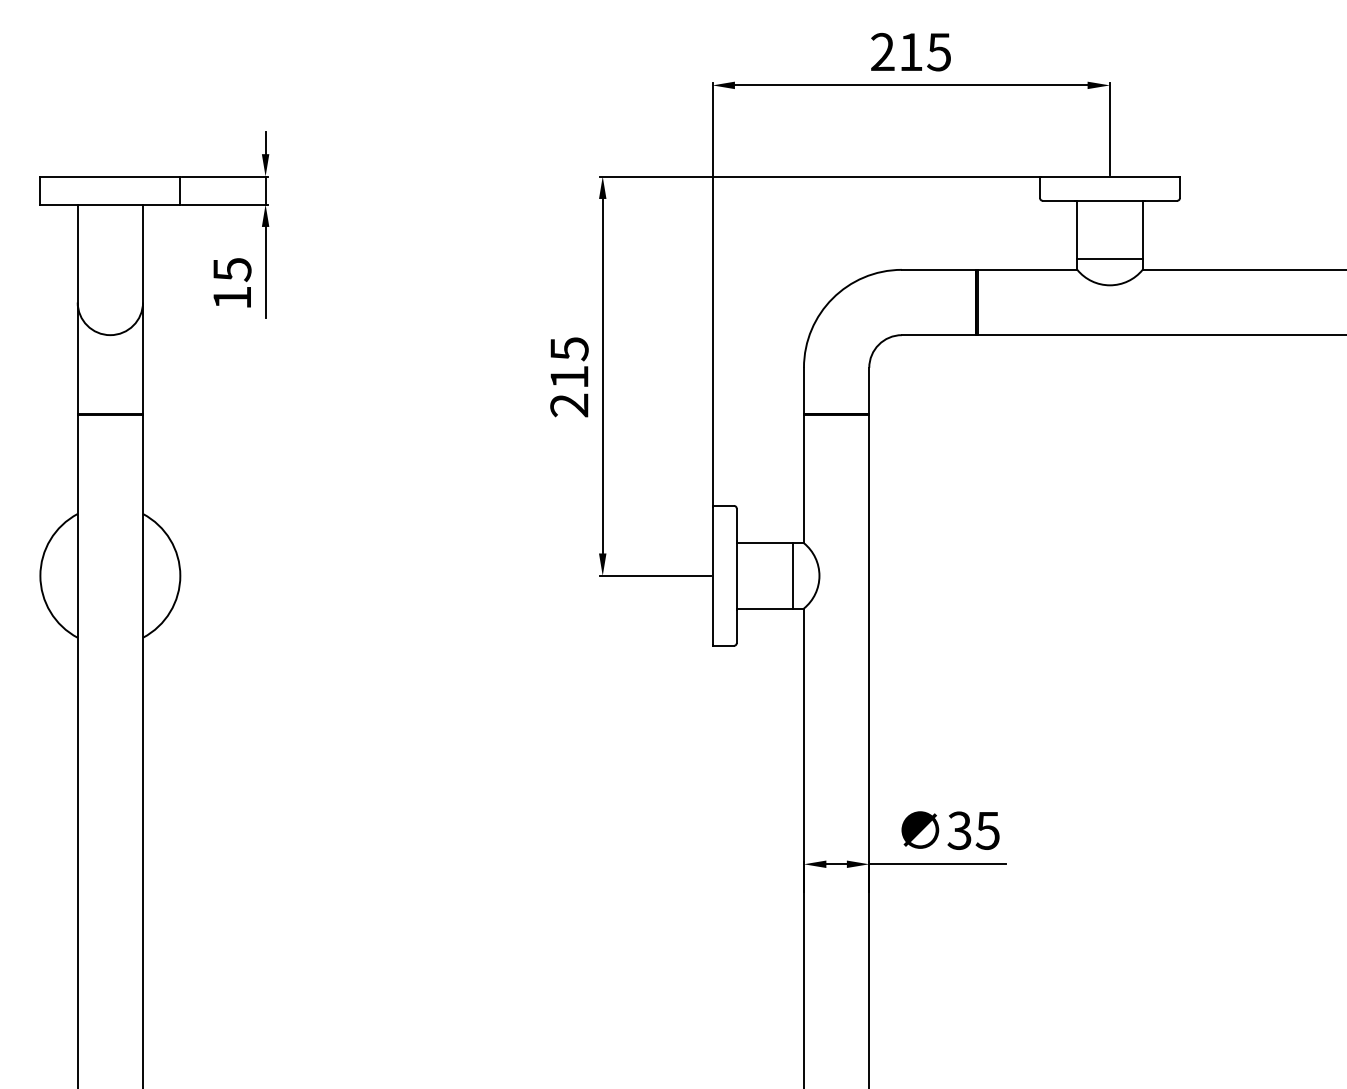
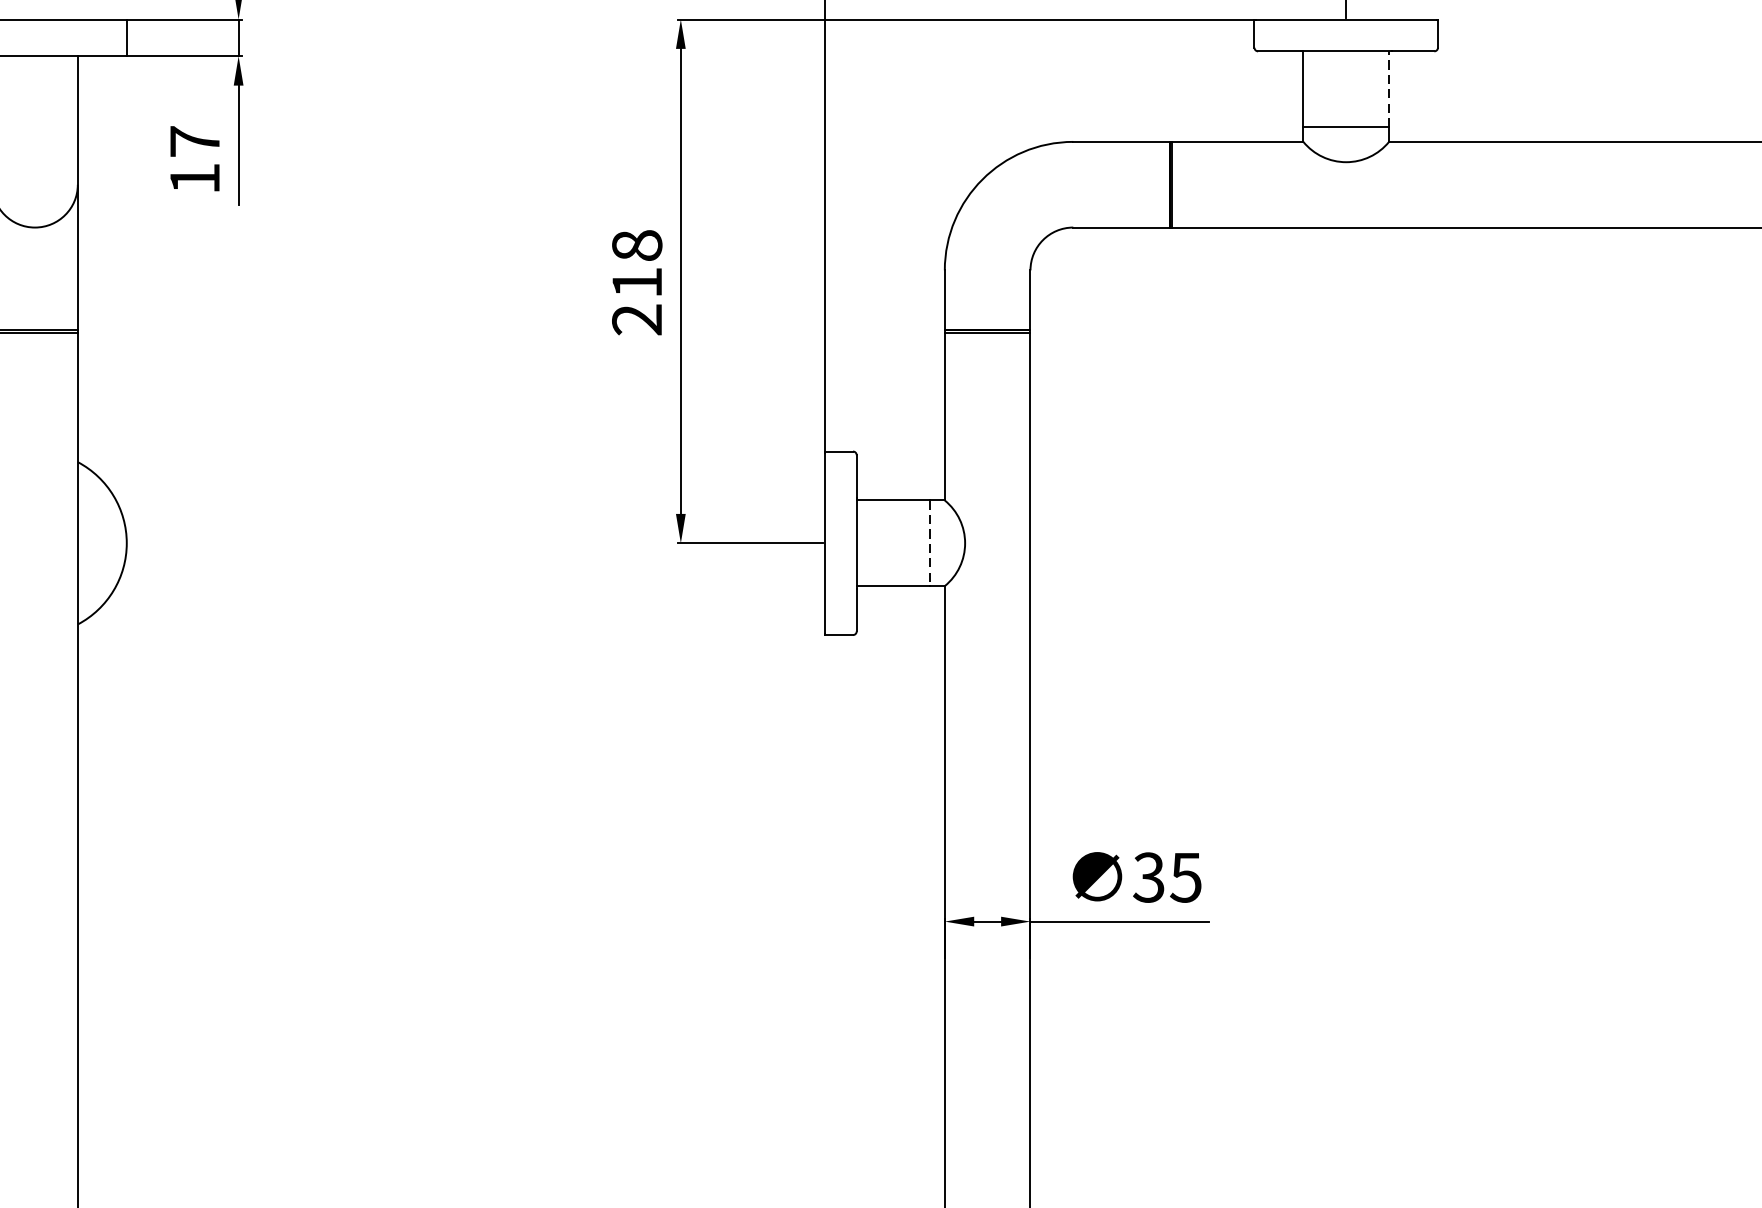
line: (1142, 229) -> (1388, 88), solid -> dashed
text: (232, 269) -> (195, 141), 15 -> 17
text: (569, 349) -> (637, 246), 215 -> 218
line: (792, 575) -> (929, 542), solid -> dashed

